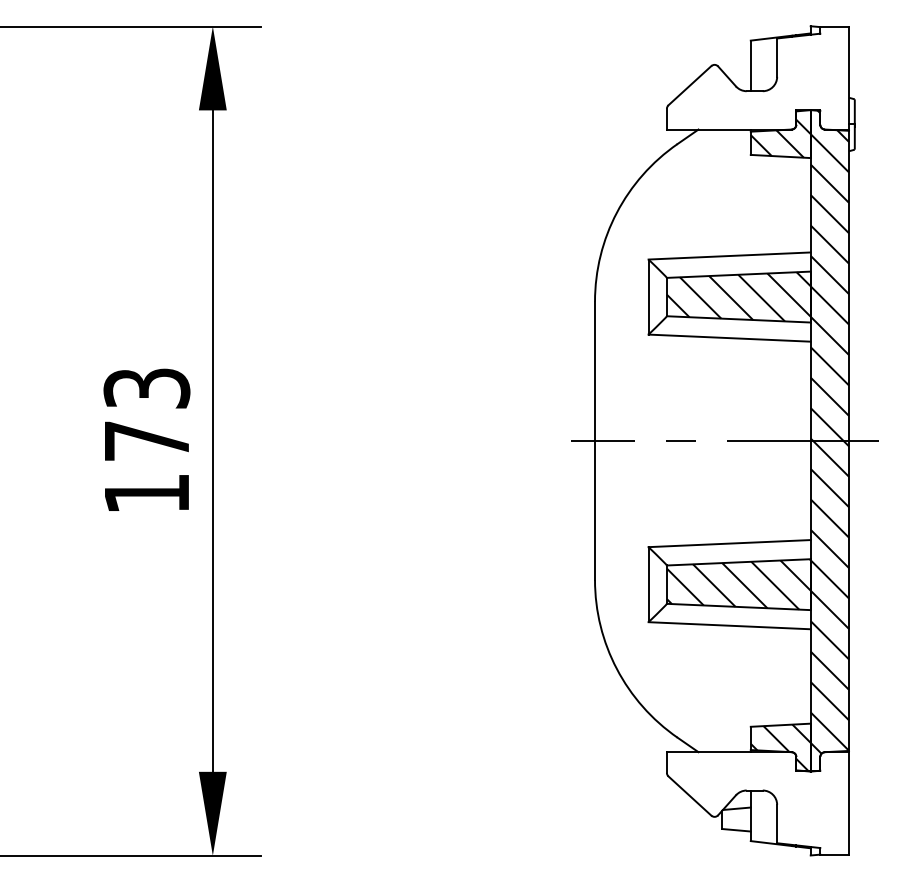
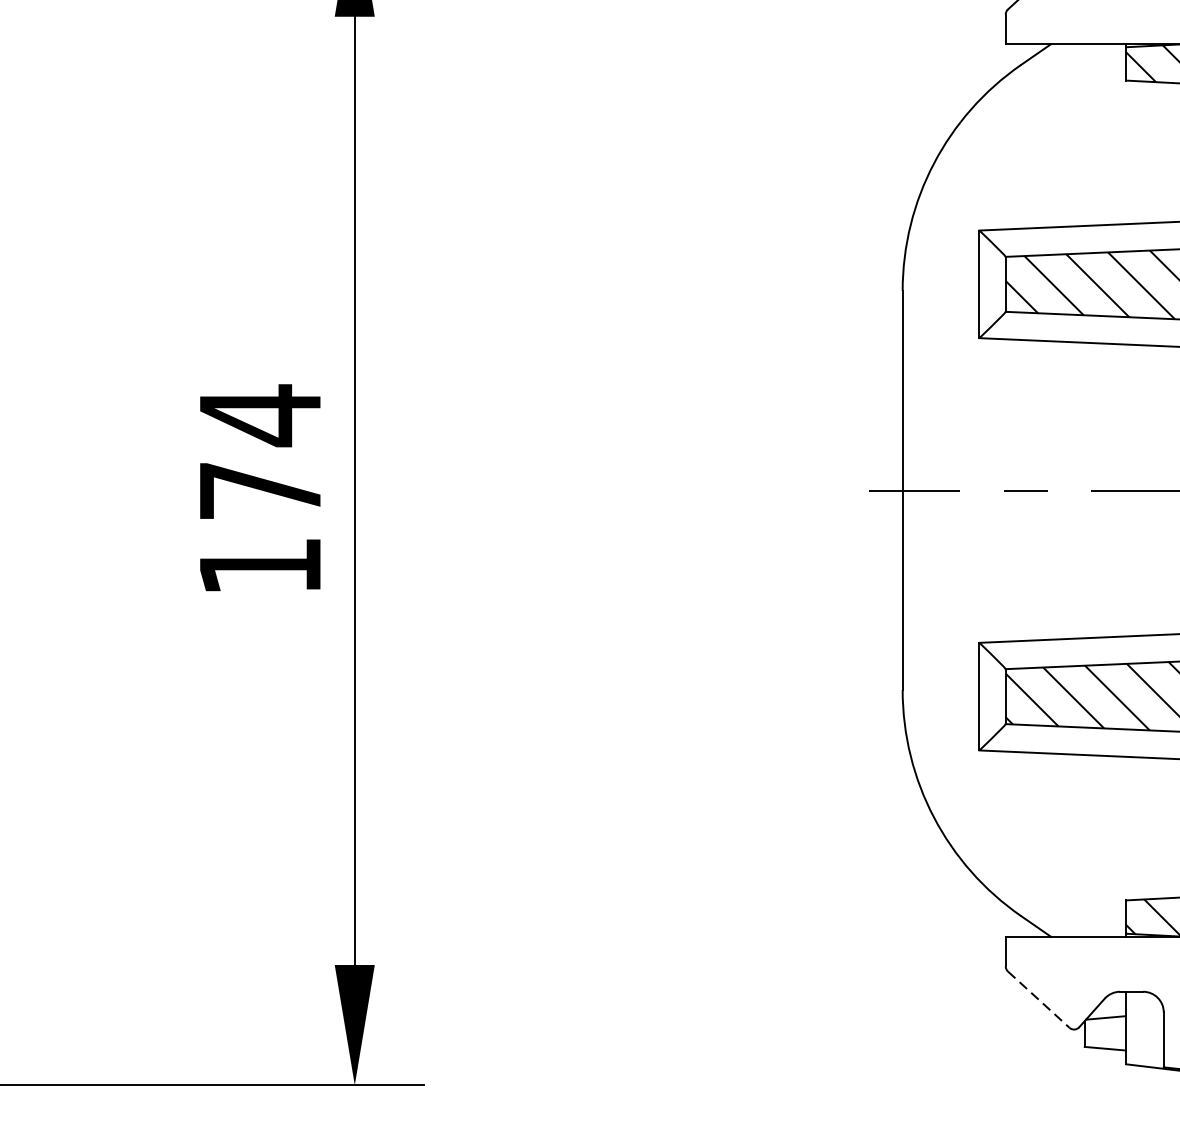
text: (146, 388) -> (259, 415), 173 -> 174
line: (690, 796) -> (1039, 1000), solid -> dashed

